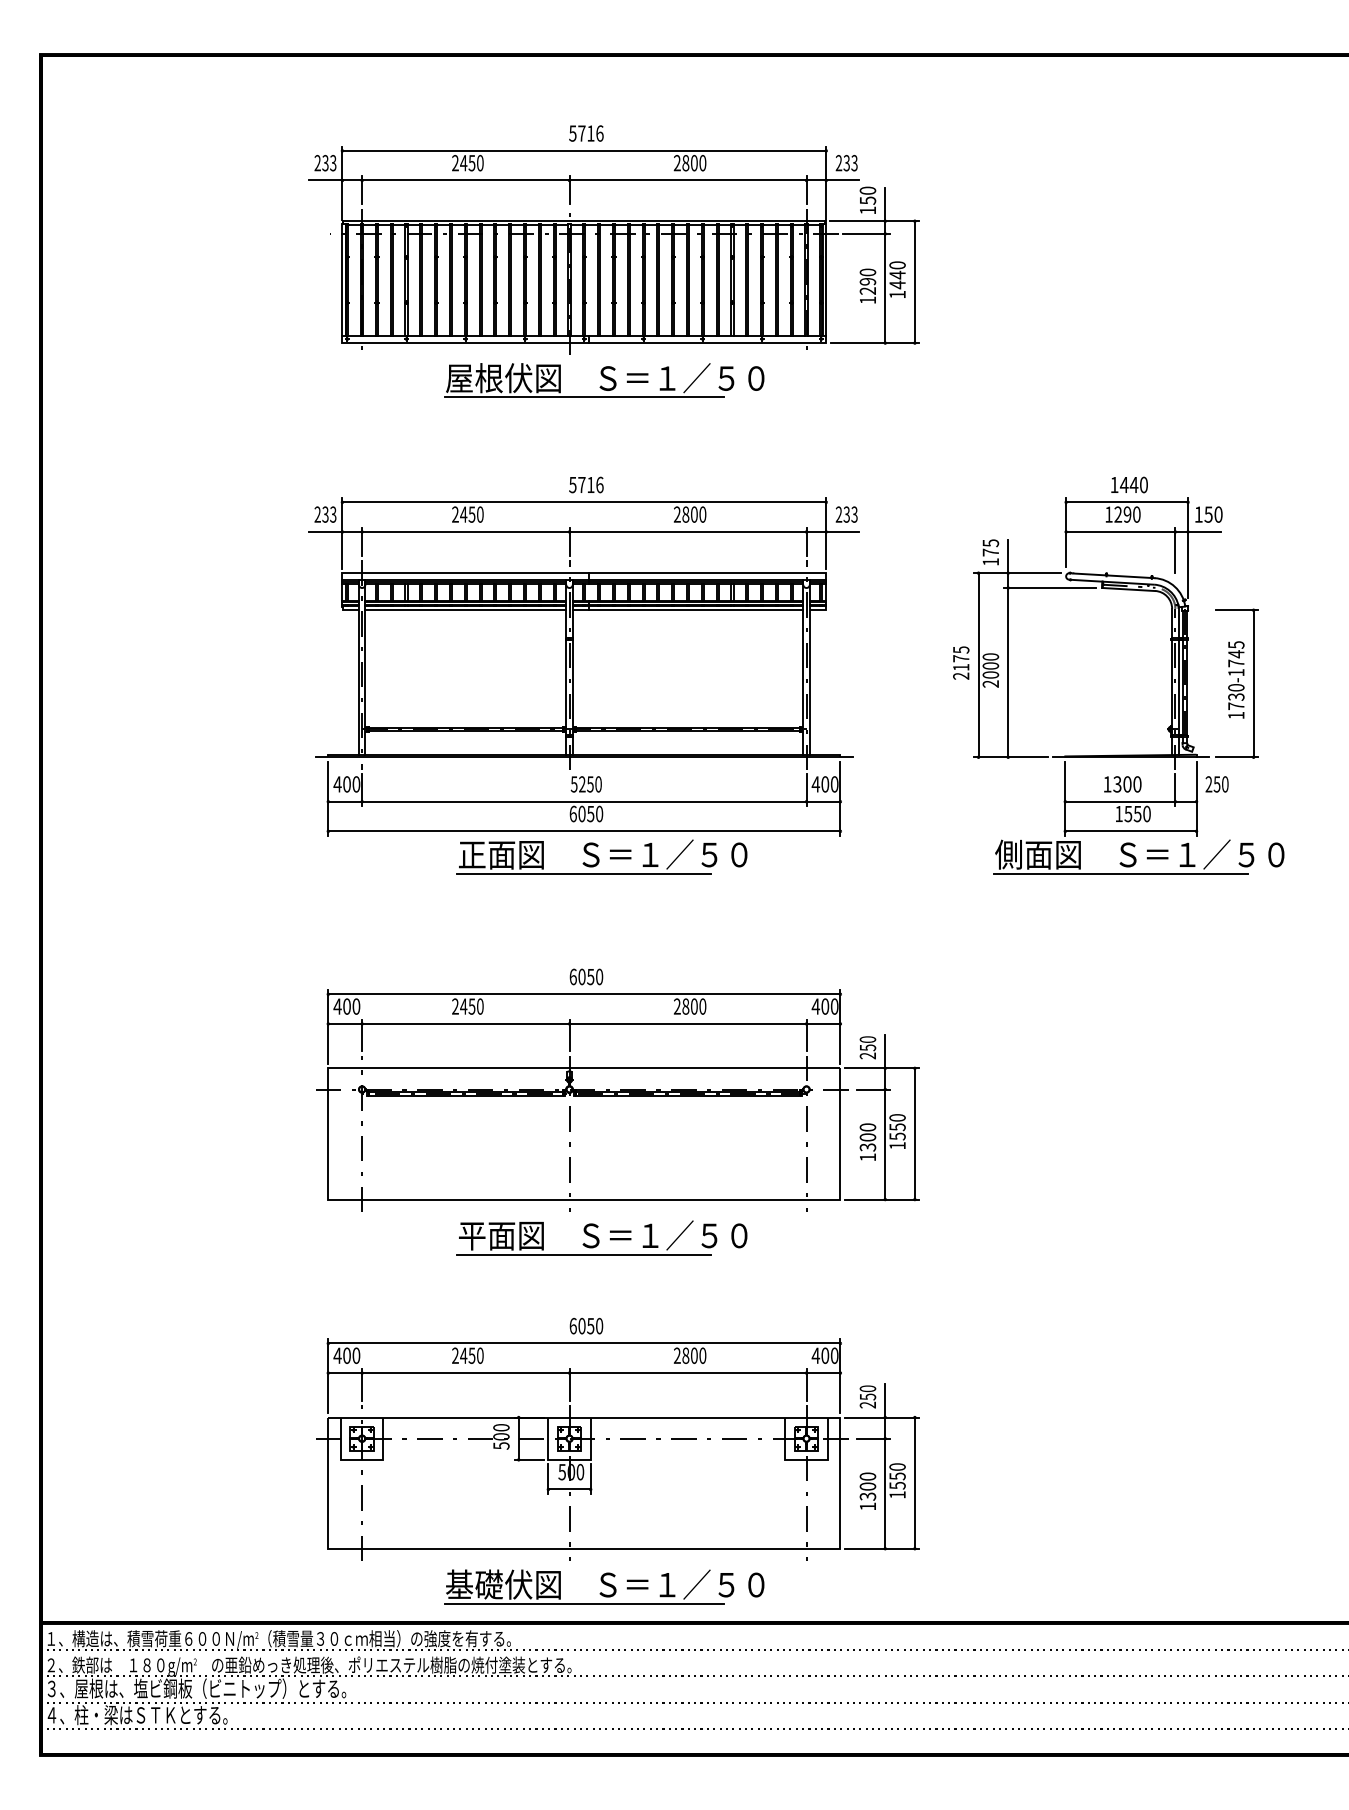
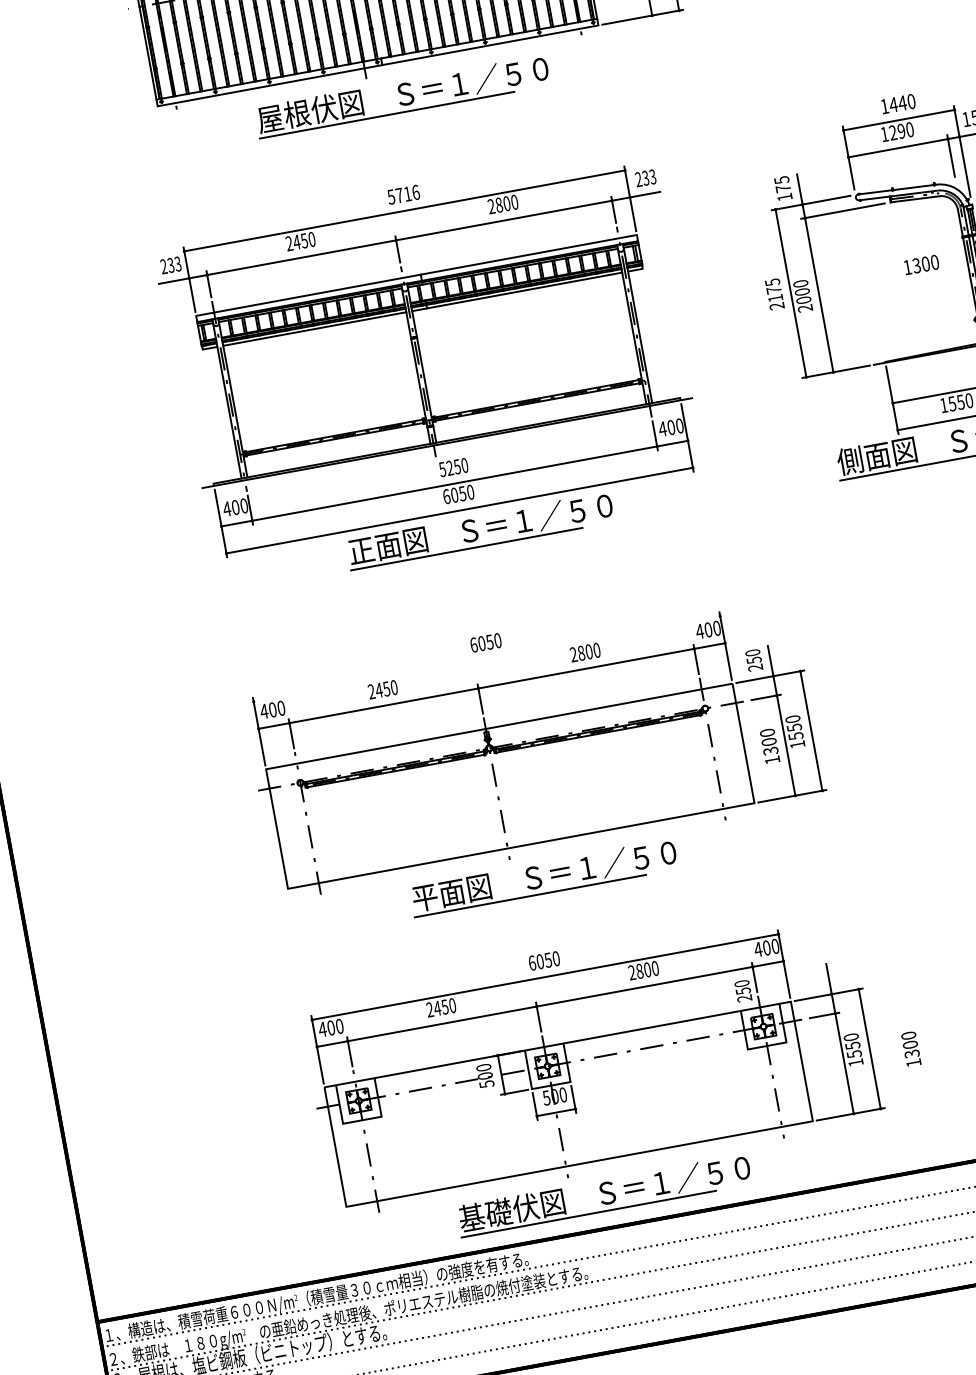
text: (1122, 784) -> (921, 265), moved
line: (584, 994) -> (487, 659), removed
text: (867, 1396) -> (742, 990), moved
text: (867, 1490) -> (910, 1048), moved

